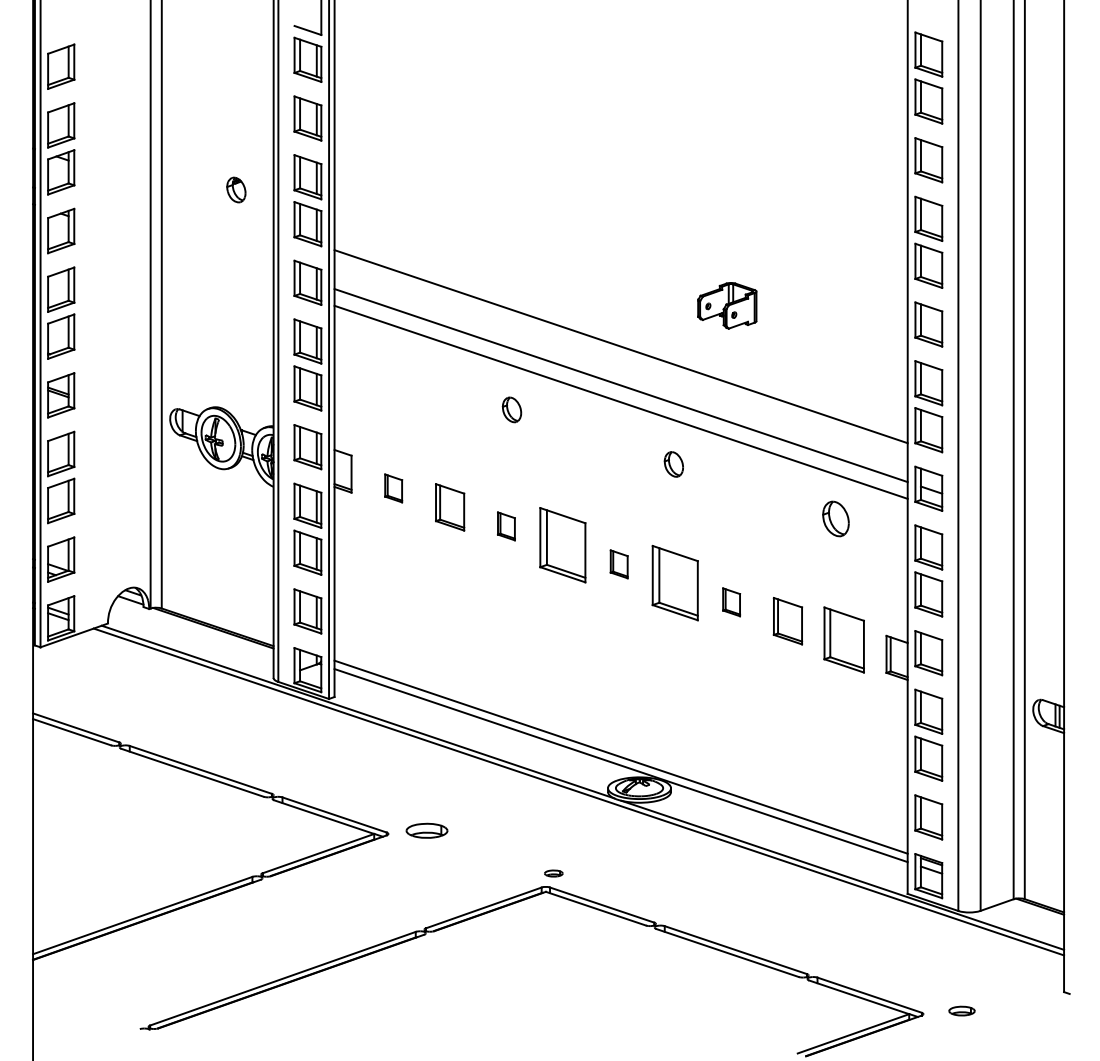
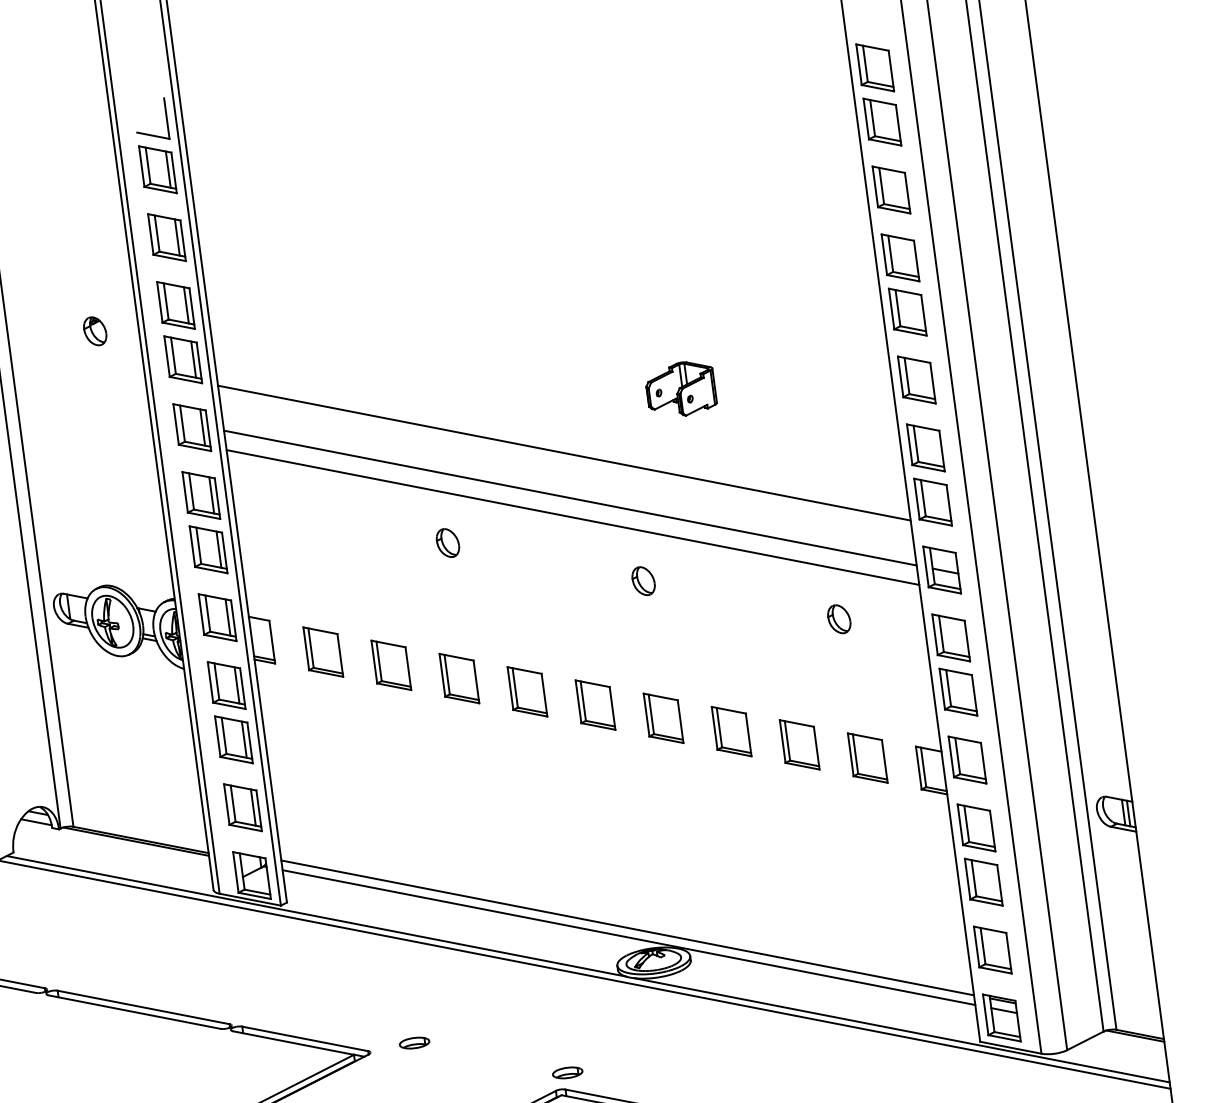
part: (393, 488) -> (322, 652), size x1.67
part: (835, 518) -> (838, 618), size x0.71
part: (506, 526) -> (459, 678), size x1.67
part: (562, 545) -> (527, 692), size x0.62
part: (619, 564) -> (596, 705), size x1.67
part: (675, 583) -> (663, 718), size x0.62
part: (731, 602) -> (731, 731), size x1.67
part: (844, 640) -> (868, 758), size x0.71
part: (426, 830) -> (413, 1042), size x0.62
part: (553, 873) -> (567, 1072), size x1.43

